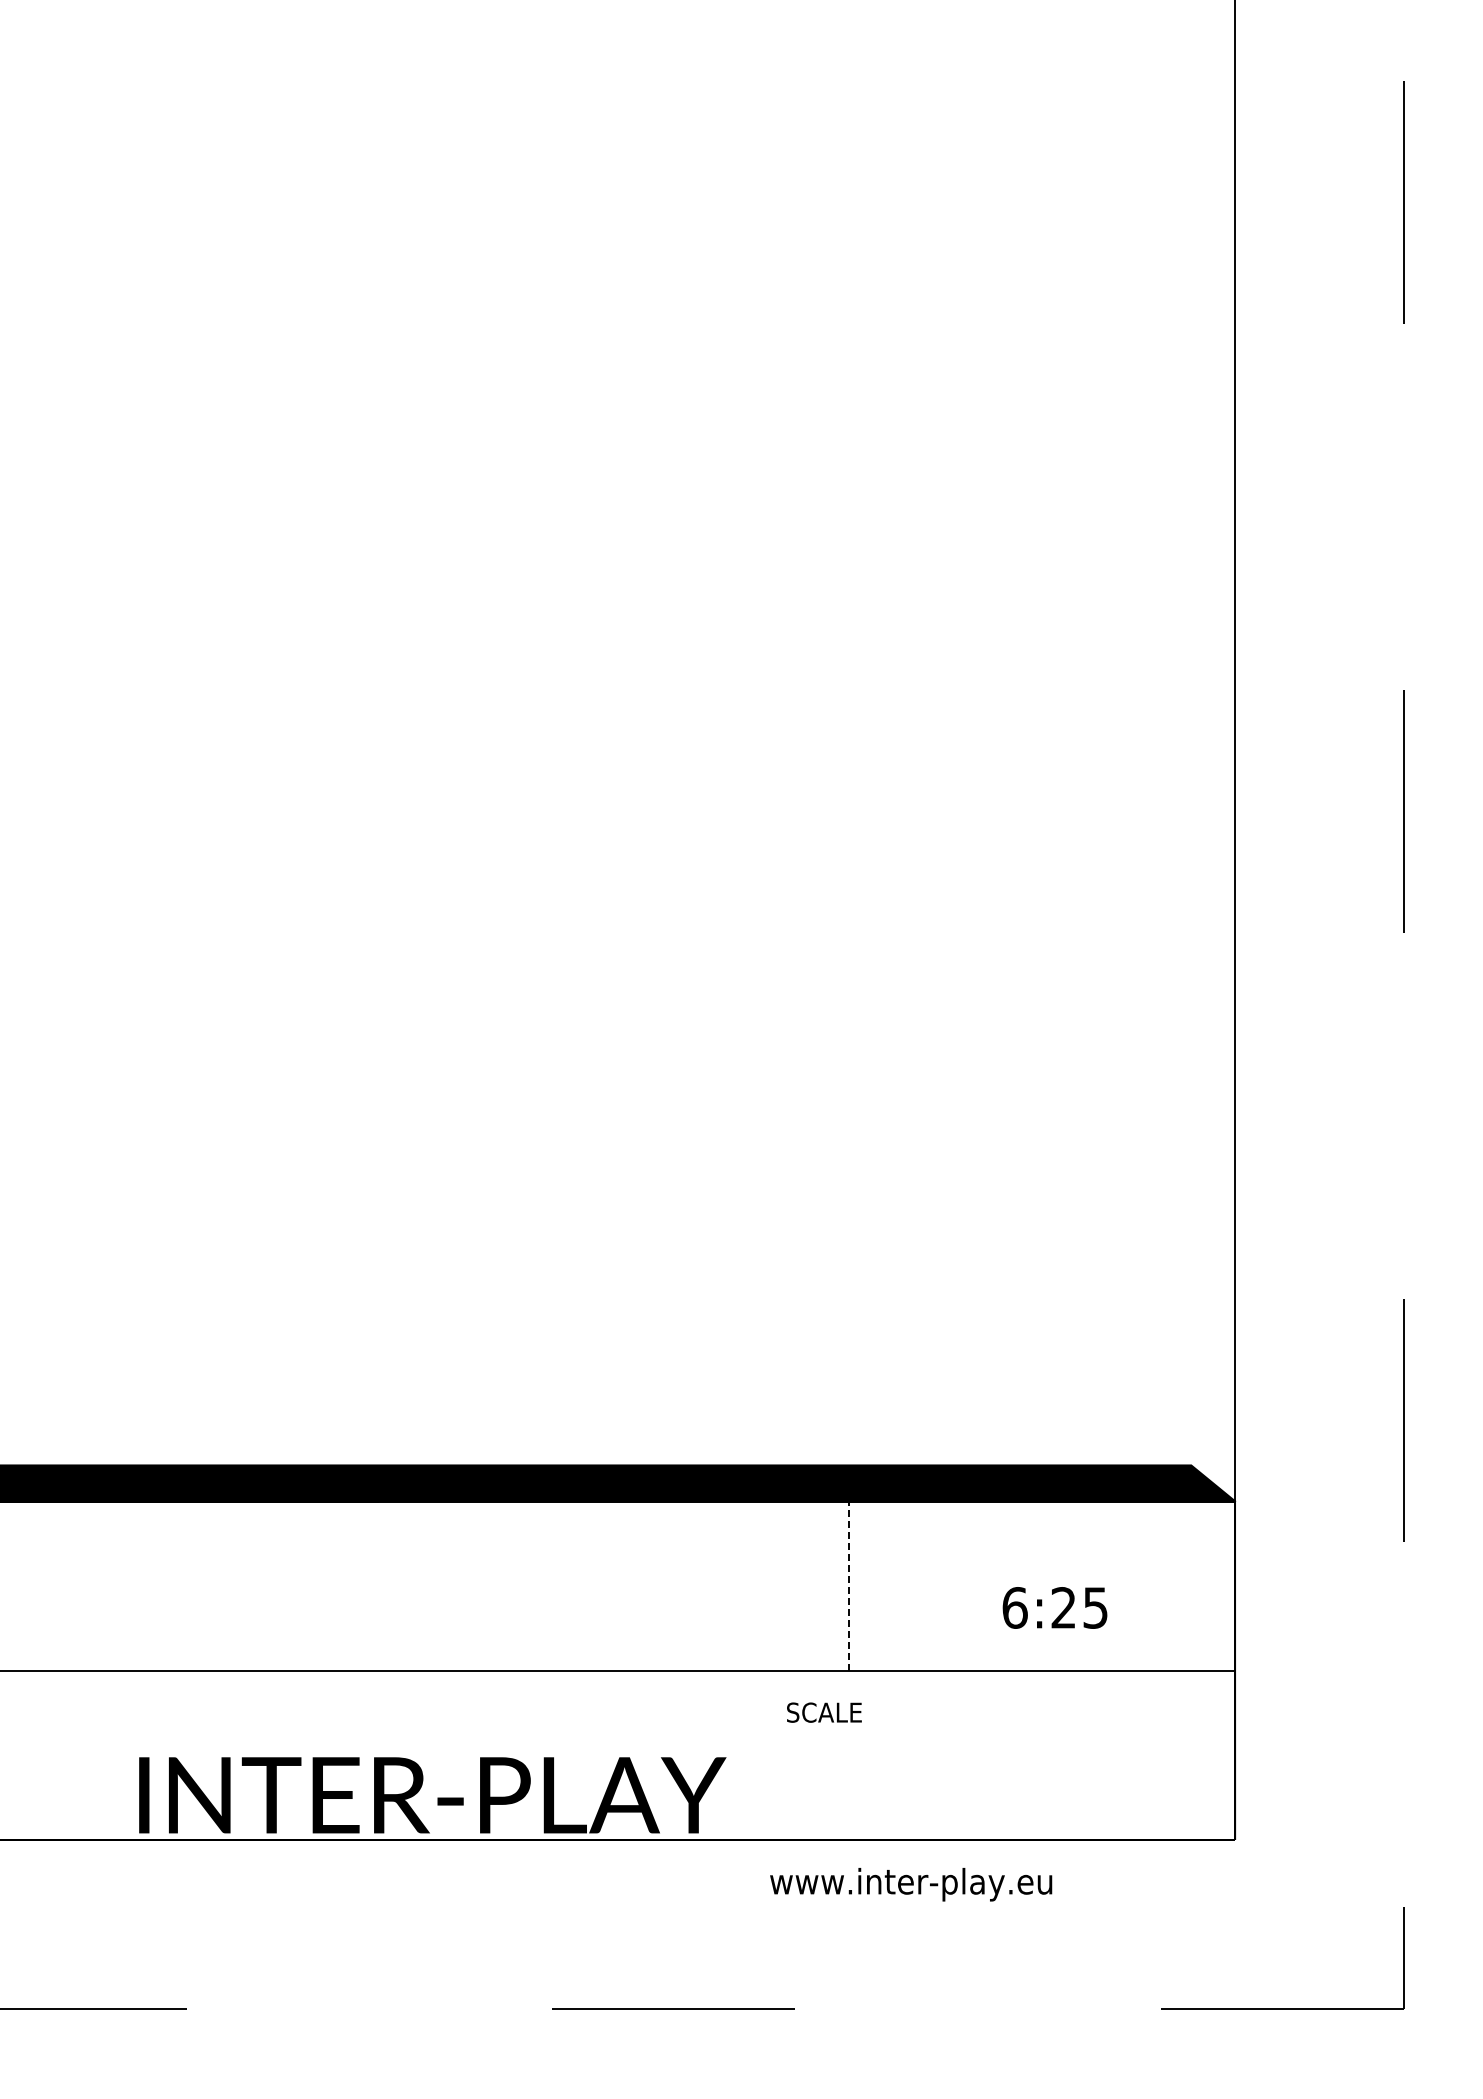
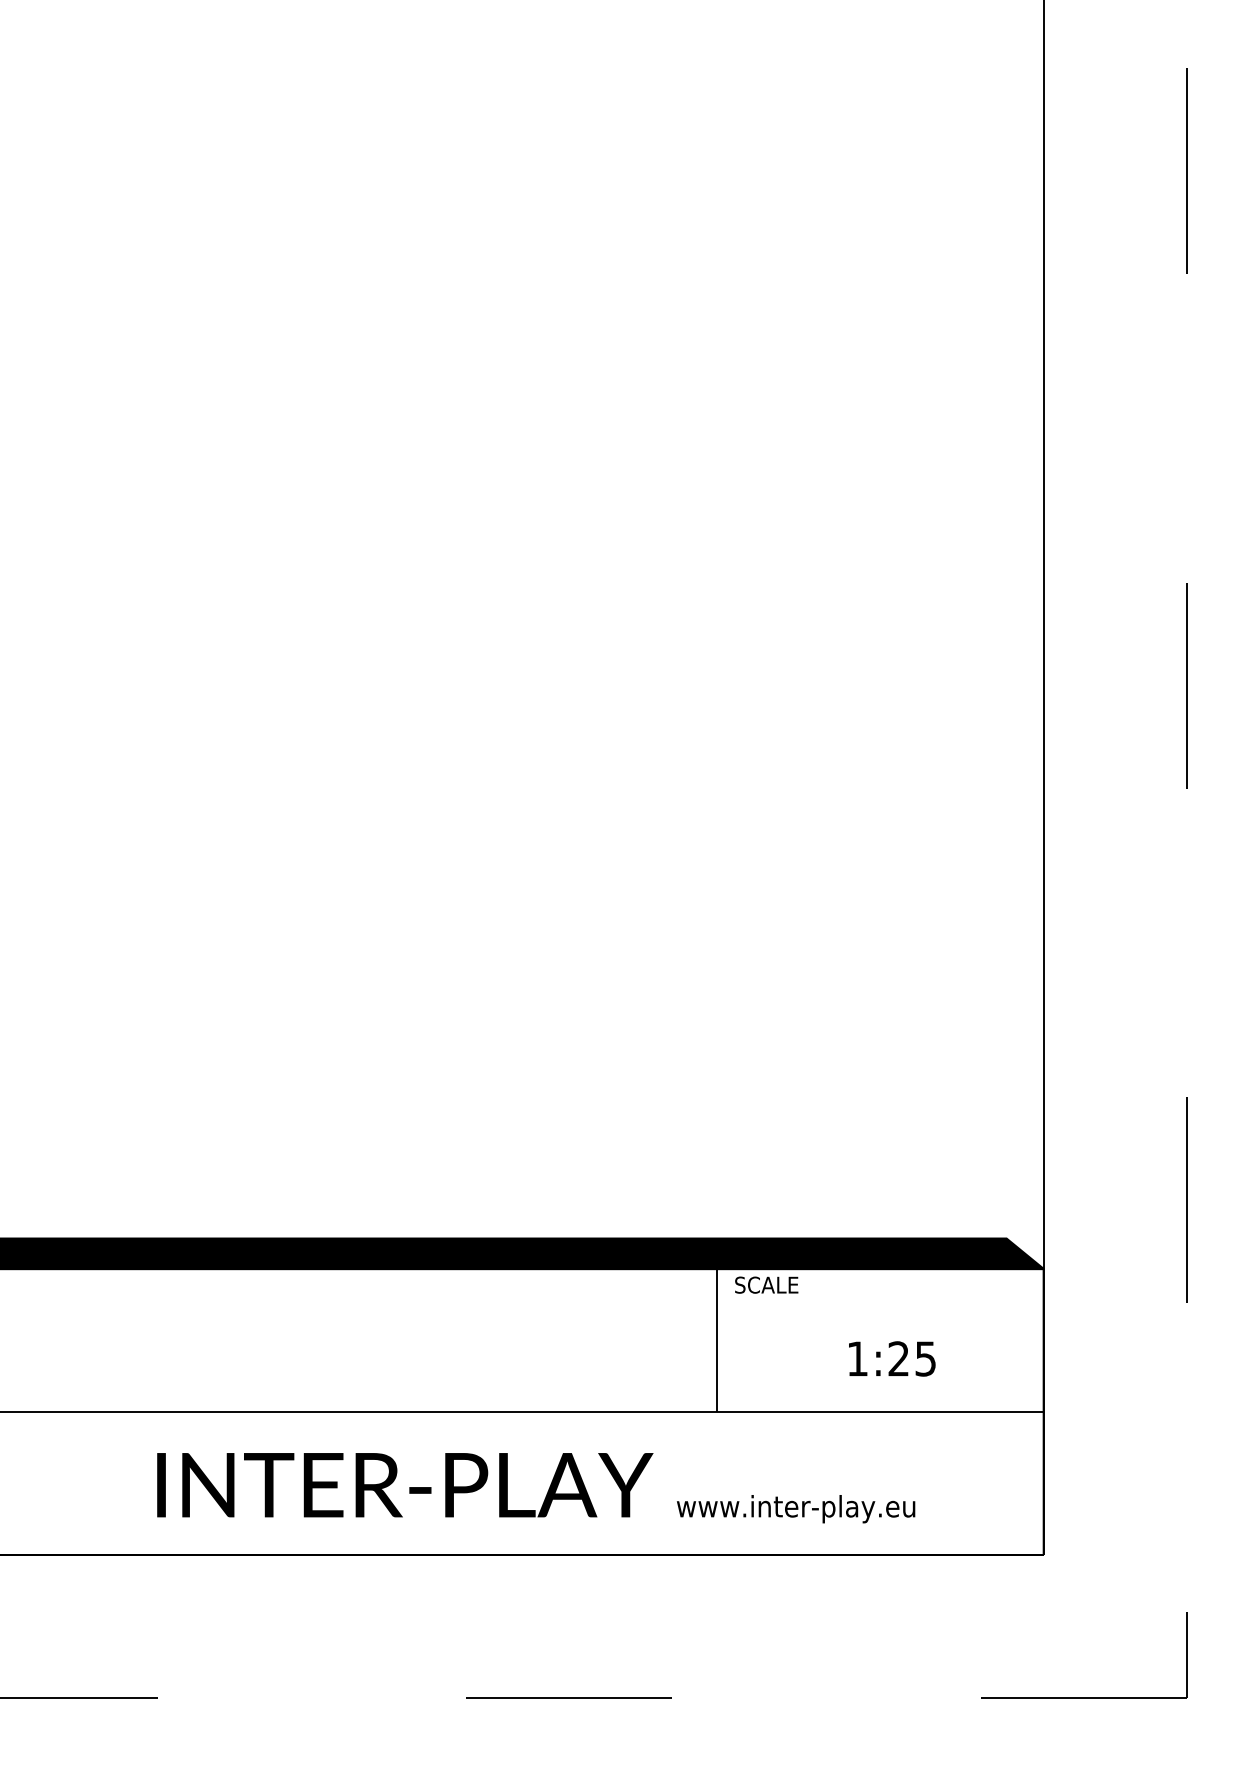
line: (849, 1586) -> (717, 1340), dashed -> solid
text: (1014, 1607) -> (857, 1358), 6:25 -> 1:25
text: (824, 1712) -> (766, 1285), moved
text: (432, 1795) -> (405, 1485), moved
text: (911, 1884) -> (796, 1508), moved

